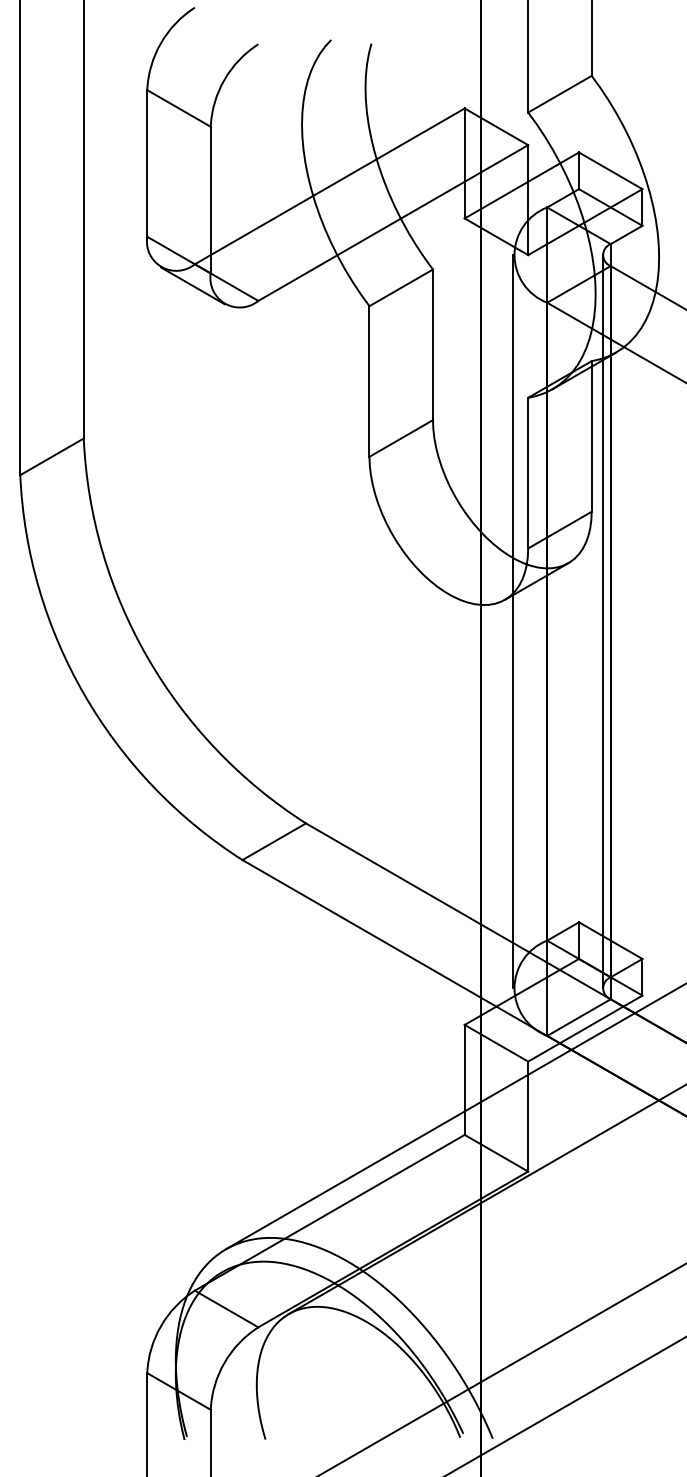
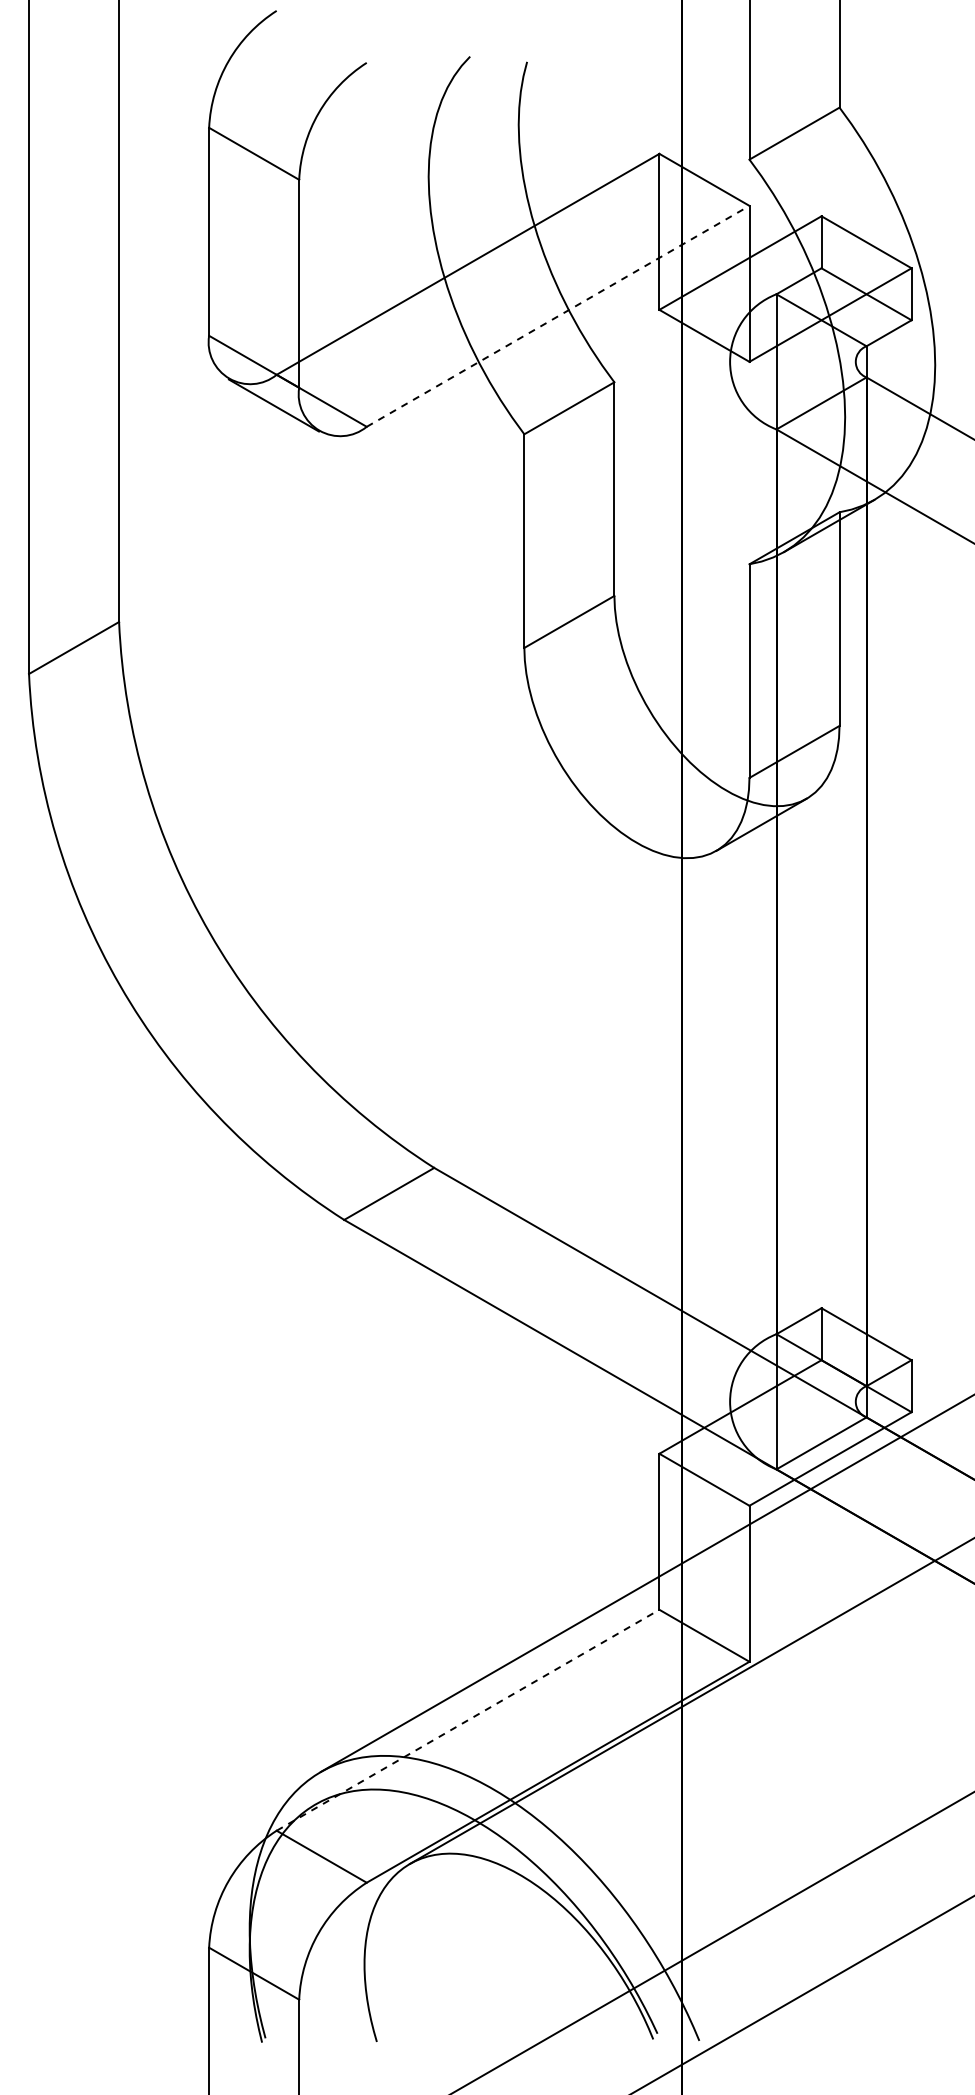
line: (393, 223) -> (558, 316), solid -> dashed
line: (513, 621) -> (728, 881), removed
line: (602, 621) -> (855, 881), removed
line: (330, 1212) -> (468, 1720), solid -> dashed

